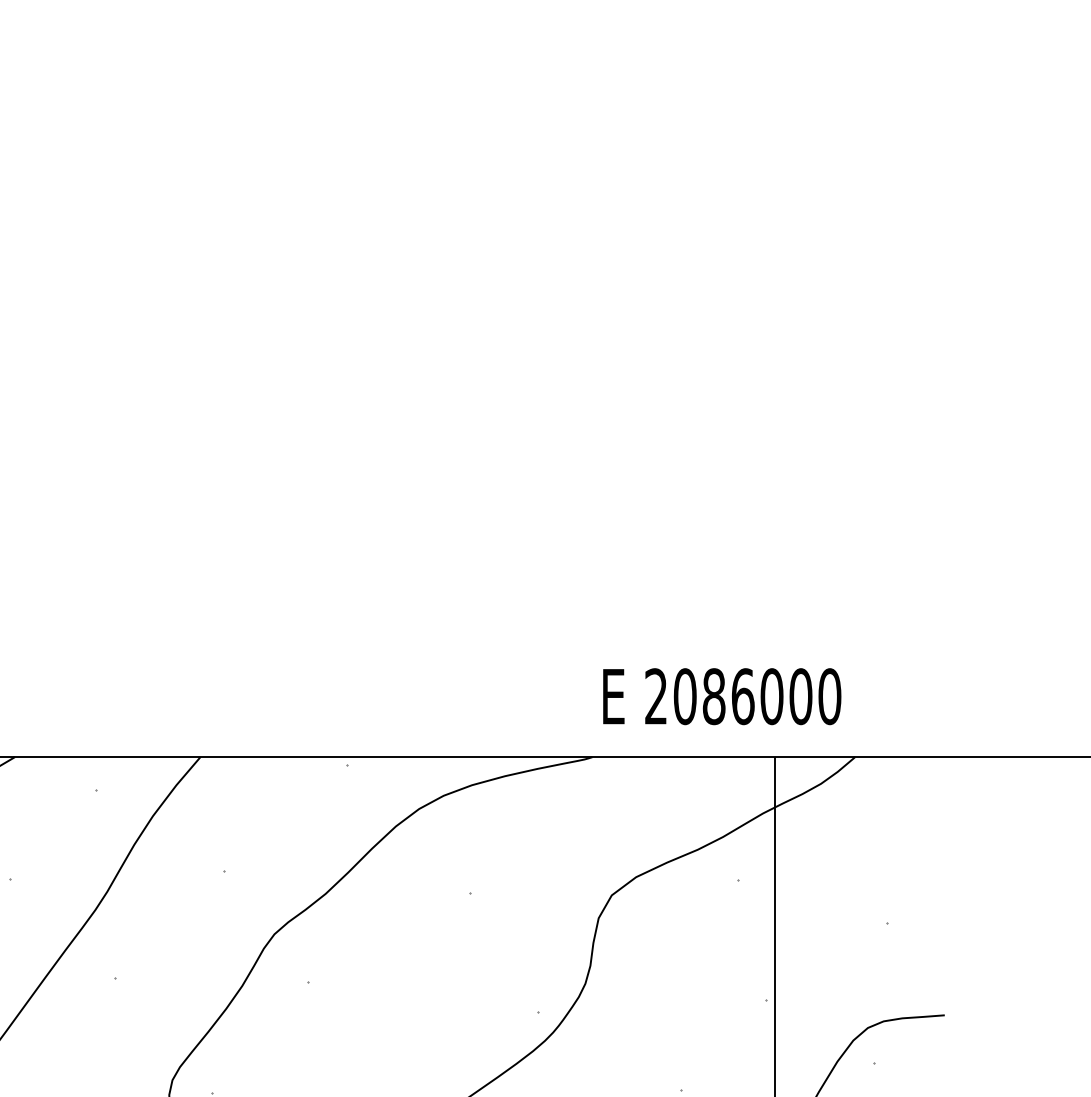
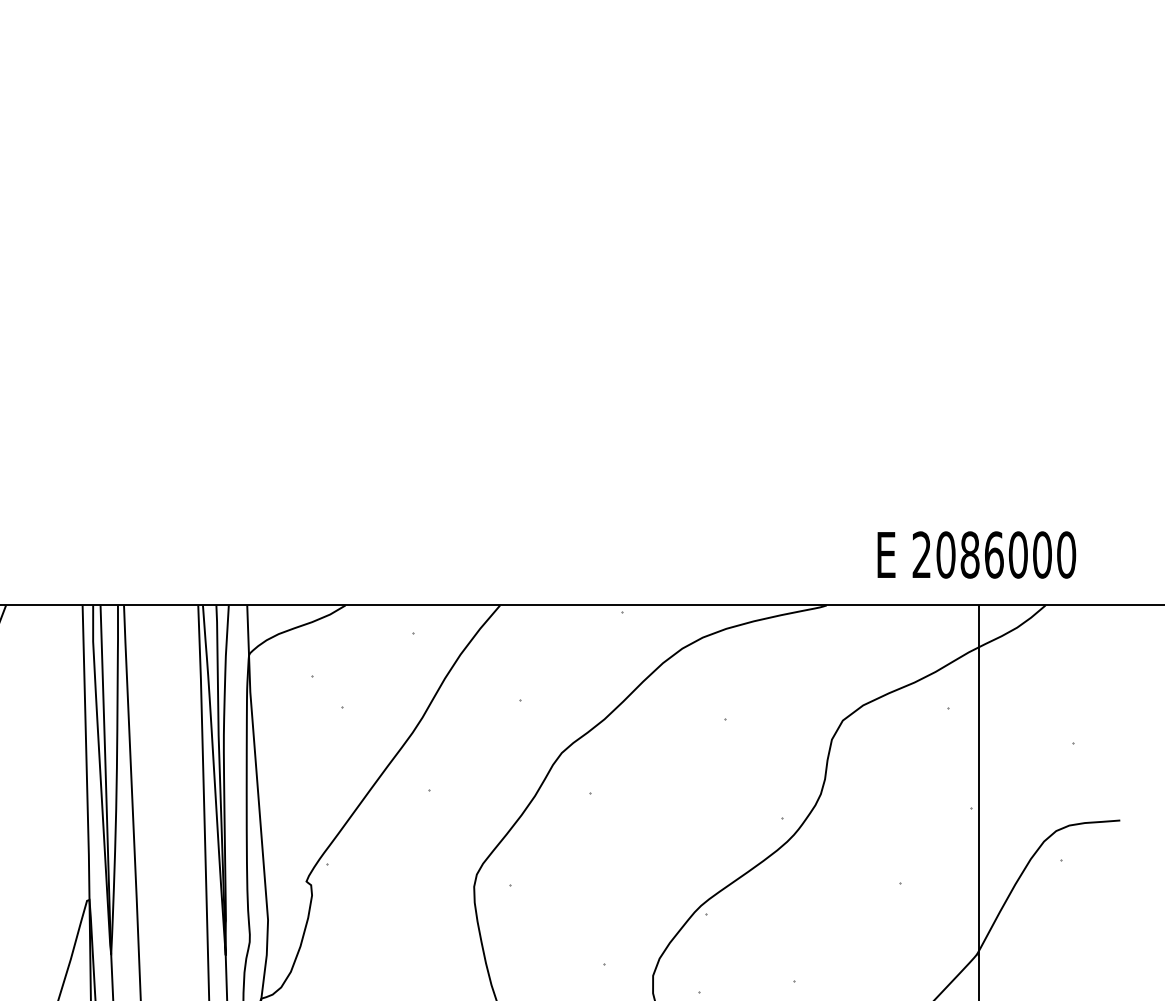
text: (721, 696) -> (976, 554), moved

